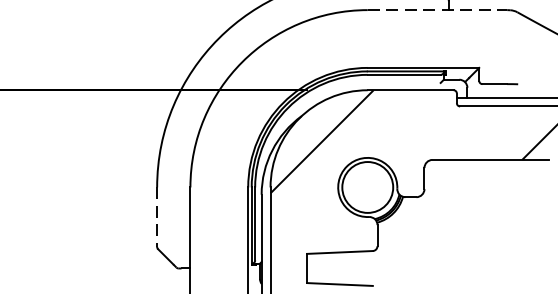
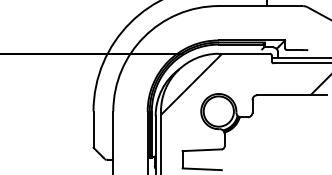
line: (437, 10) -> (260, 6), dashed -> solid
line: (157, 217) -> (93, 129), dashed -> solid

